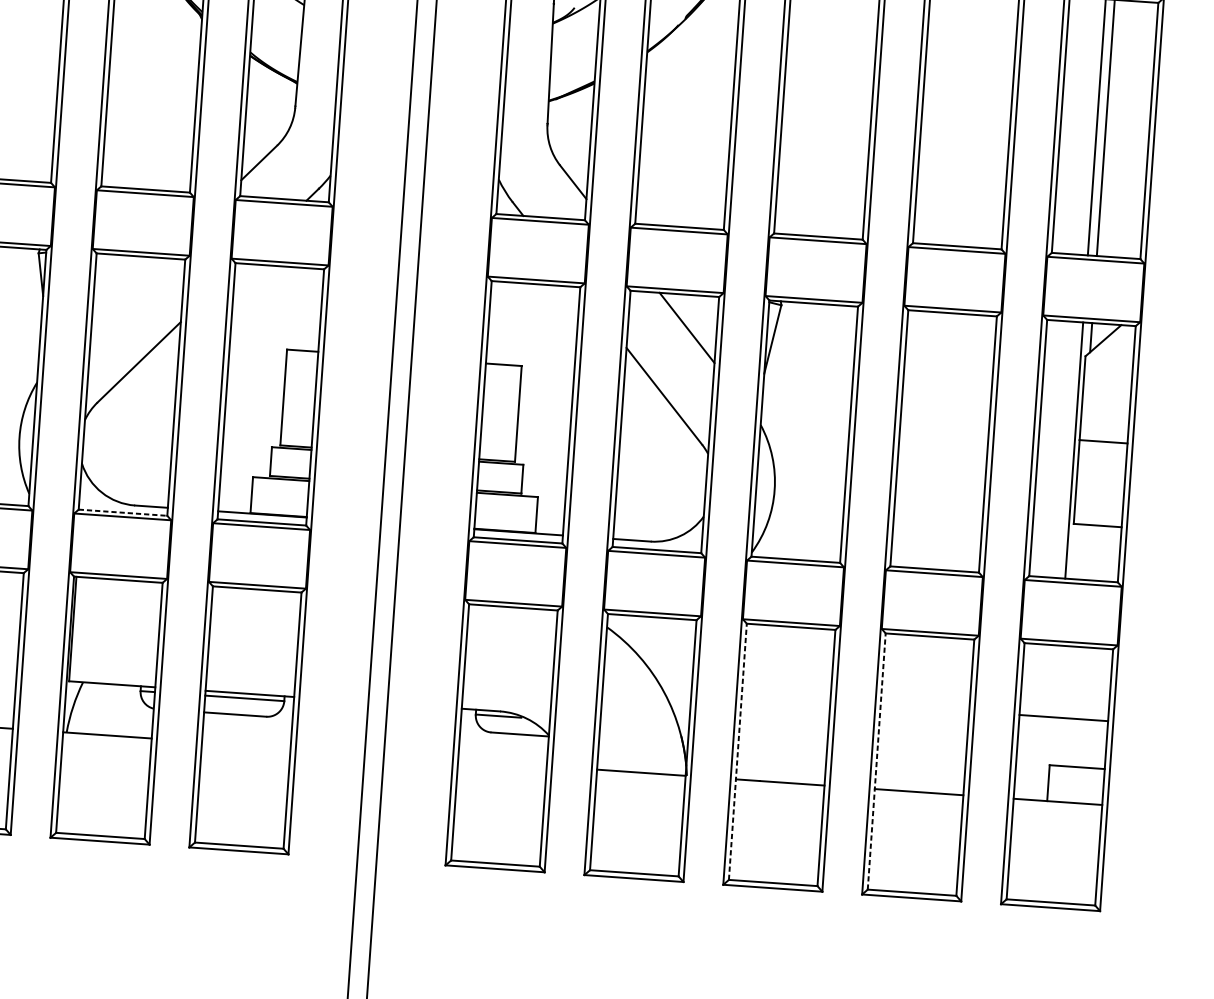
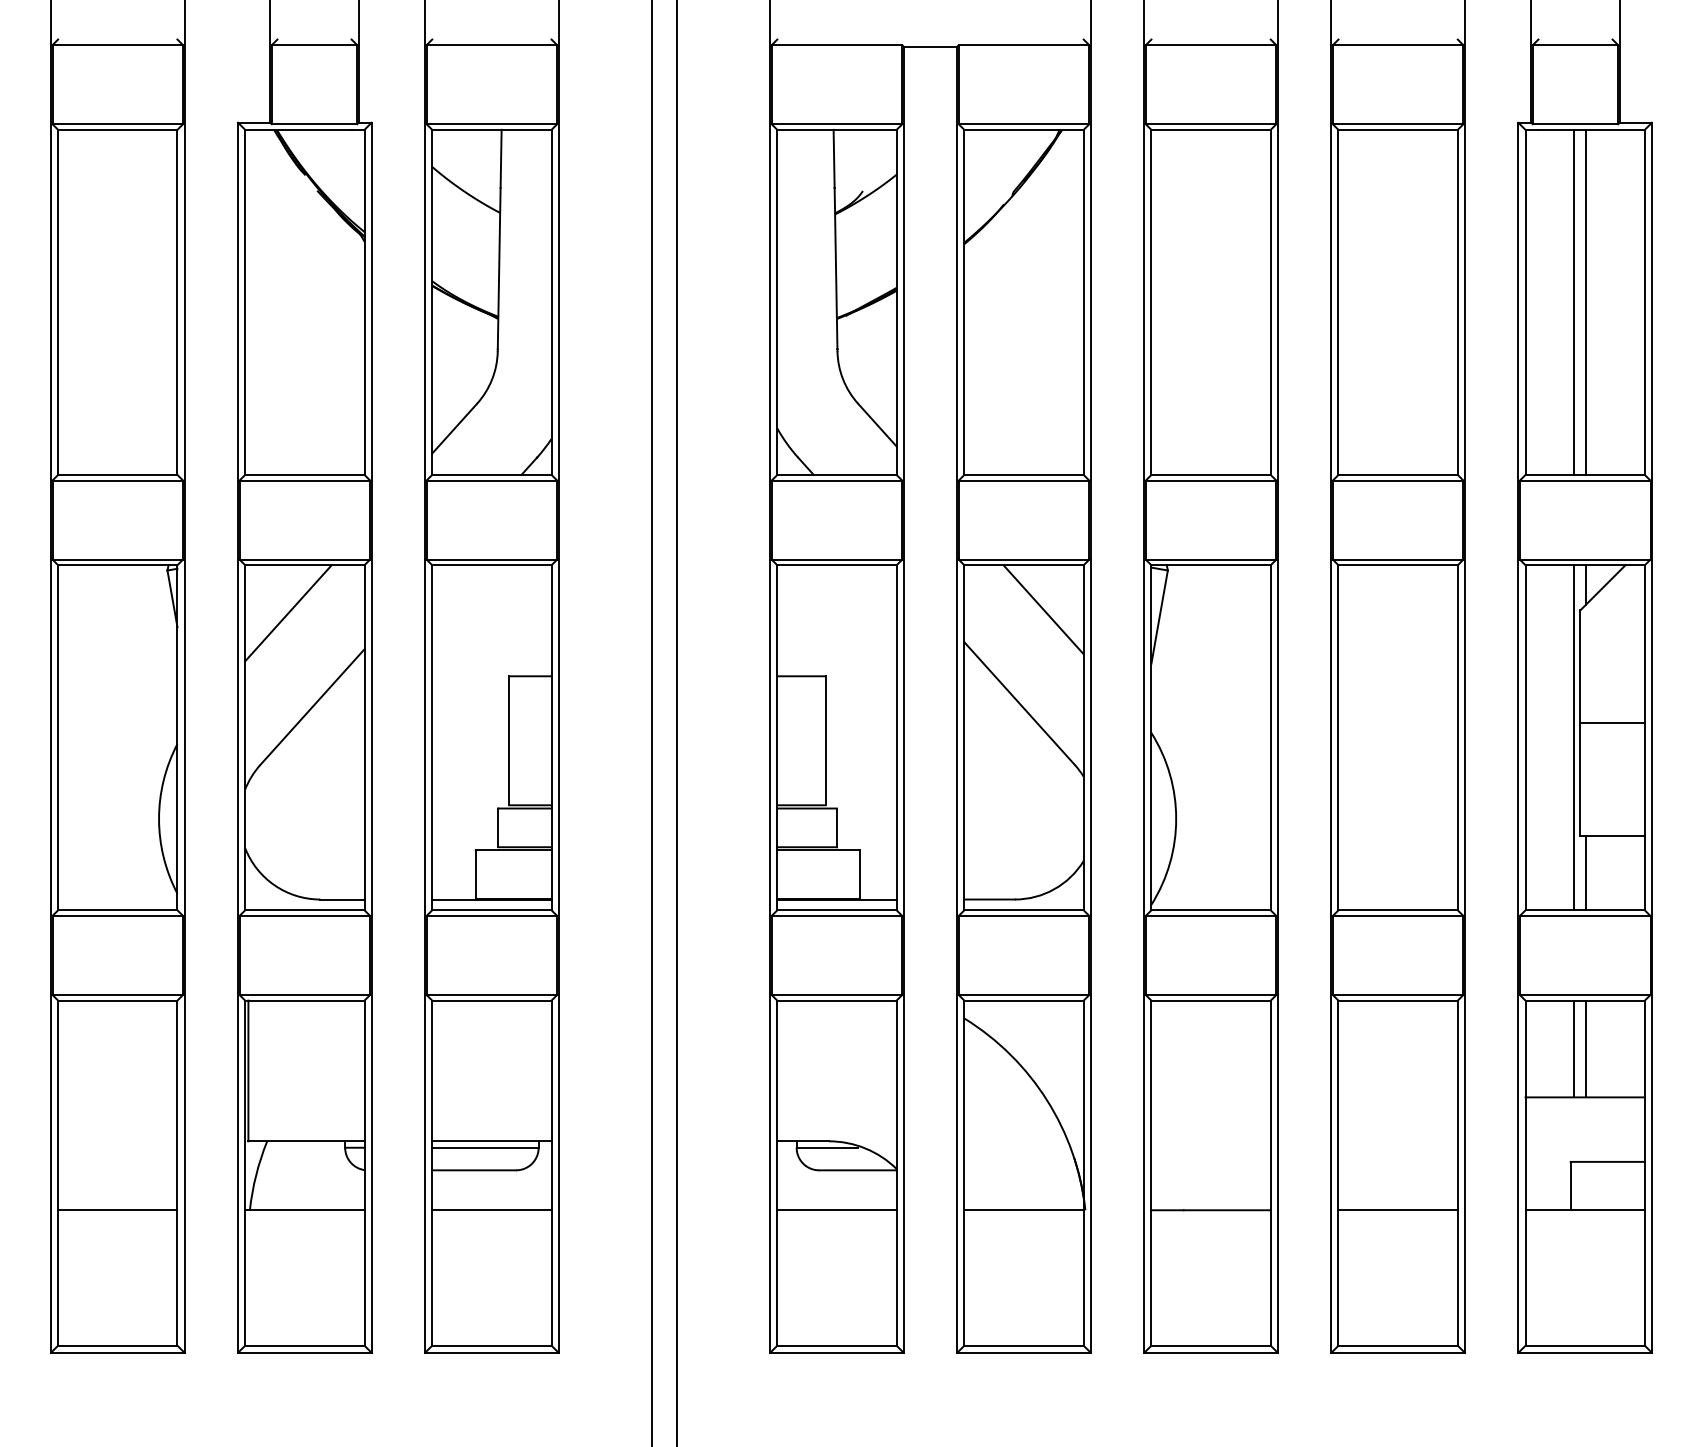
line: (126, 291) -> (288, 613), added
line: (122, 512) -> (304, 910), dashed -> solid
line: (1076, 551) -> (1586, 873), added
line: (1058, 681) -> (1574, 1048), added
line: (1067, 681) -> (1586, 1048), added
line: (246, 745) -> (491, 1210), added
line: (737, 752) -> (1151, 1173), dashed -> solid
line: (876, 761) -> (1338, 1173), dashed -> solid
line: (502, 763) -> (836, 1210), added

